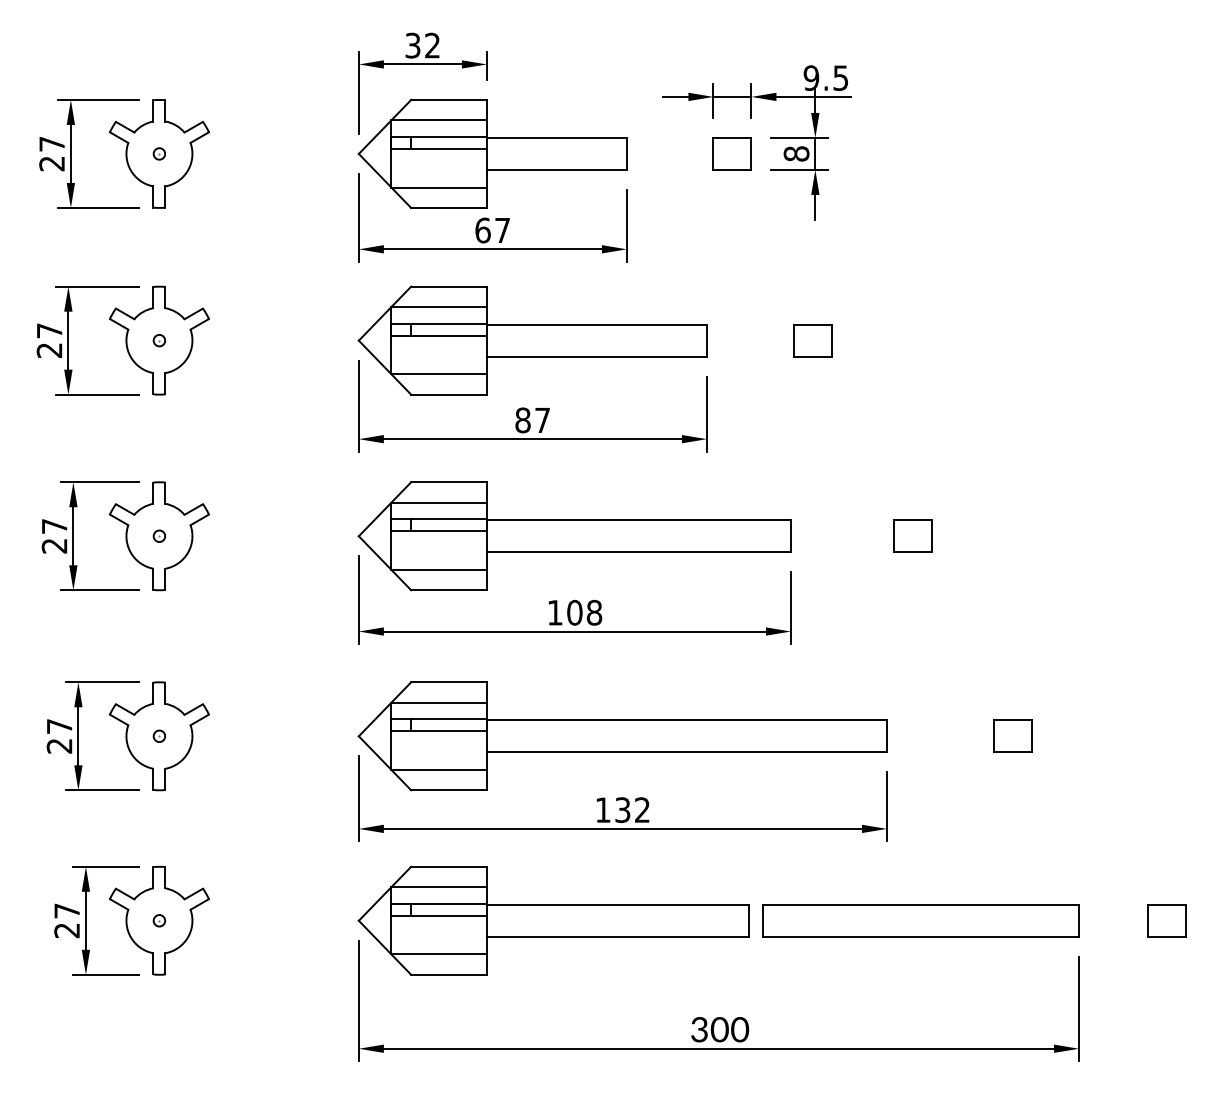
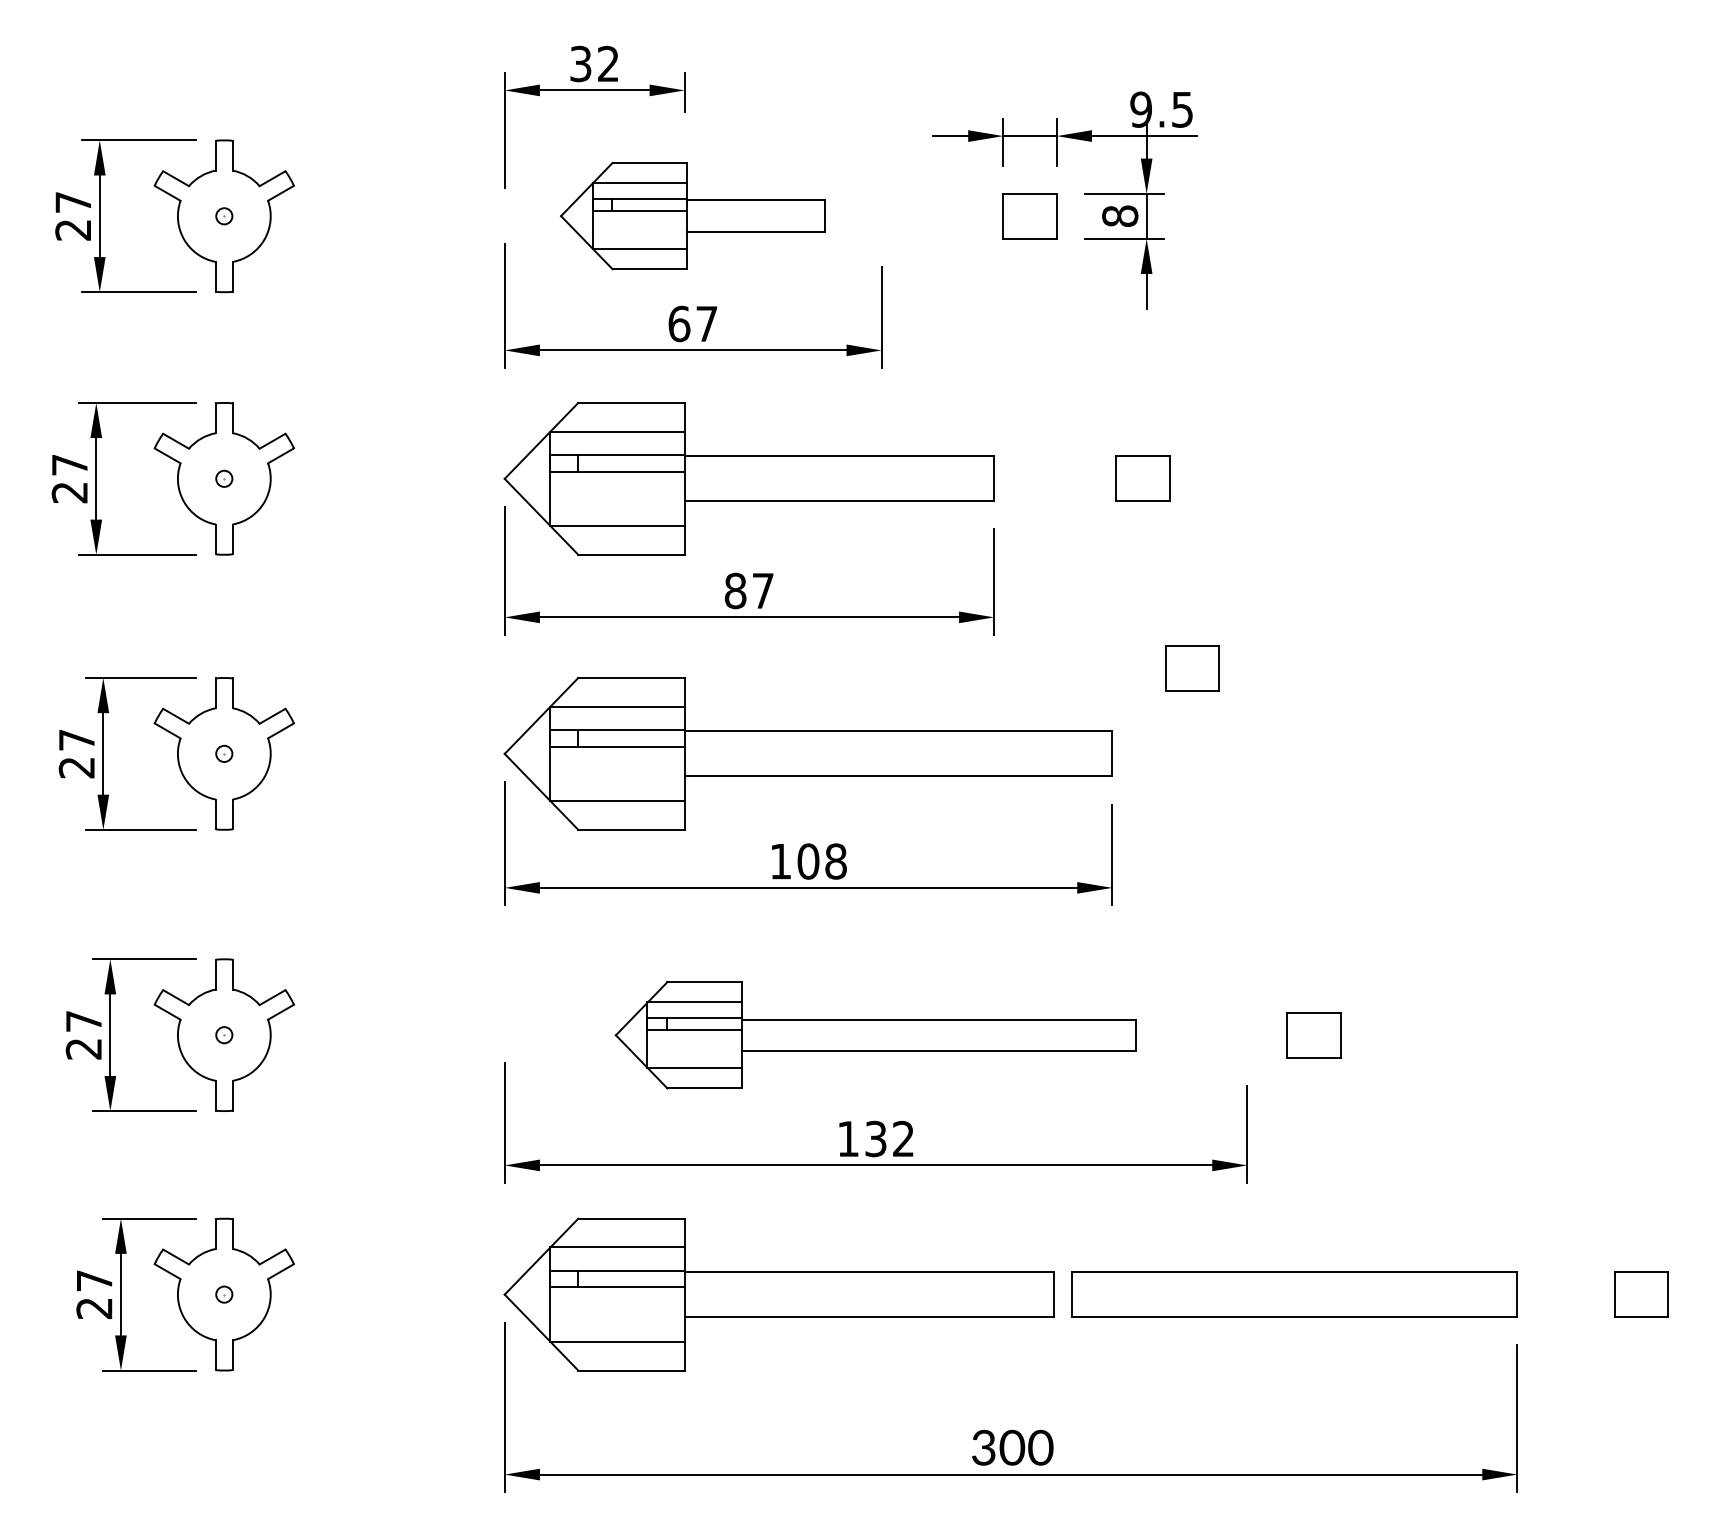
part: (492, 153) -> (692, 215), size x0.7
part: (912, 535) -> (1191, 667), moved
part: (1012, 735) -> (1312, 1034), moved
part: (622, 736) -> (875, 1035), size x0.7

